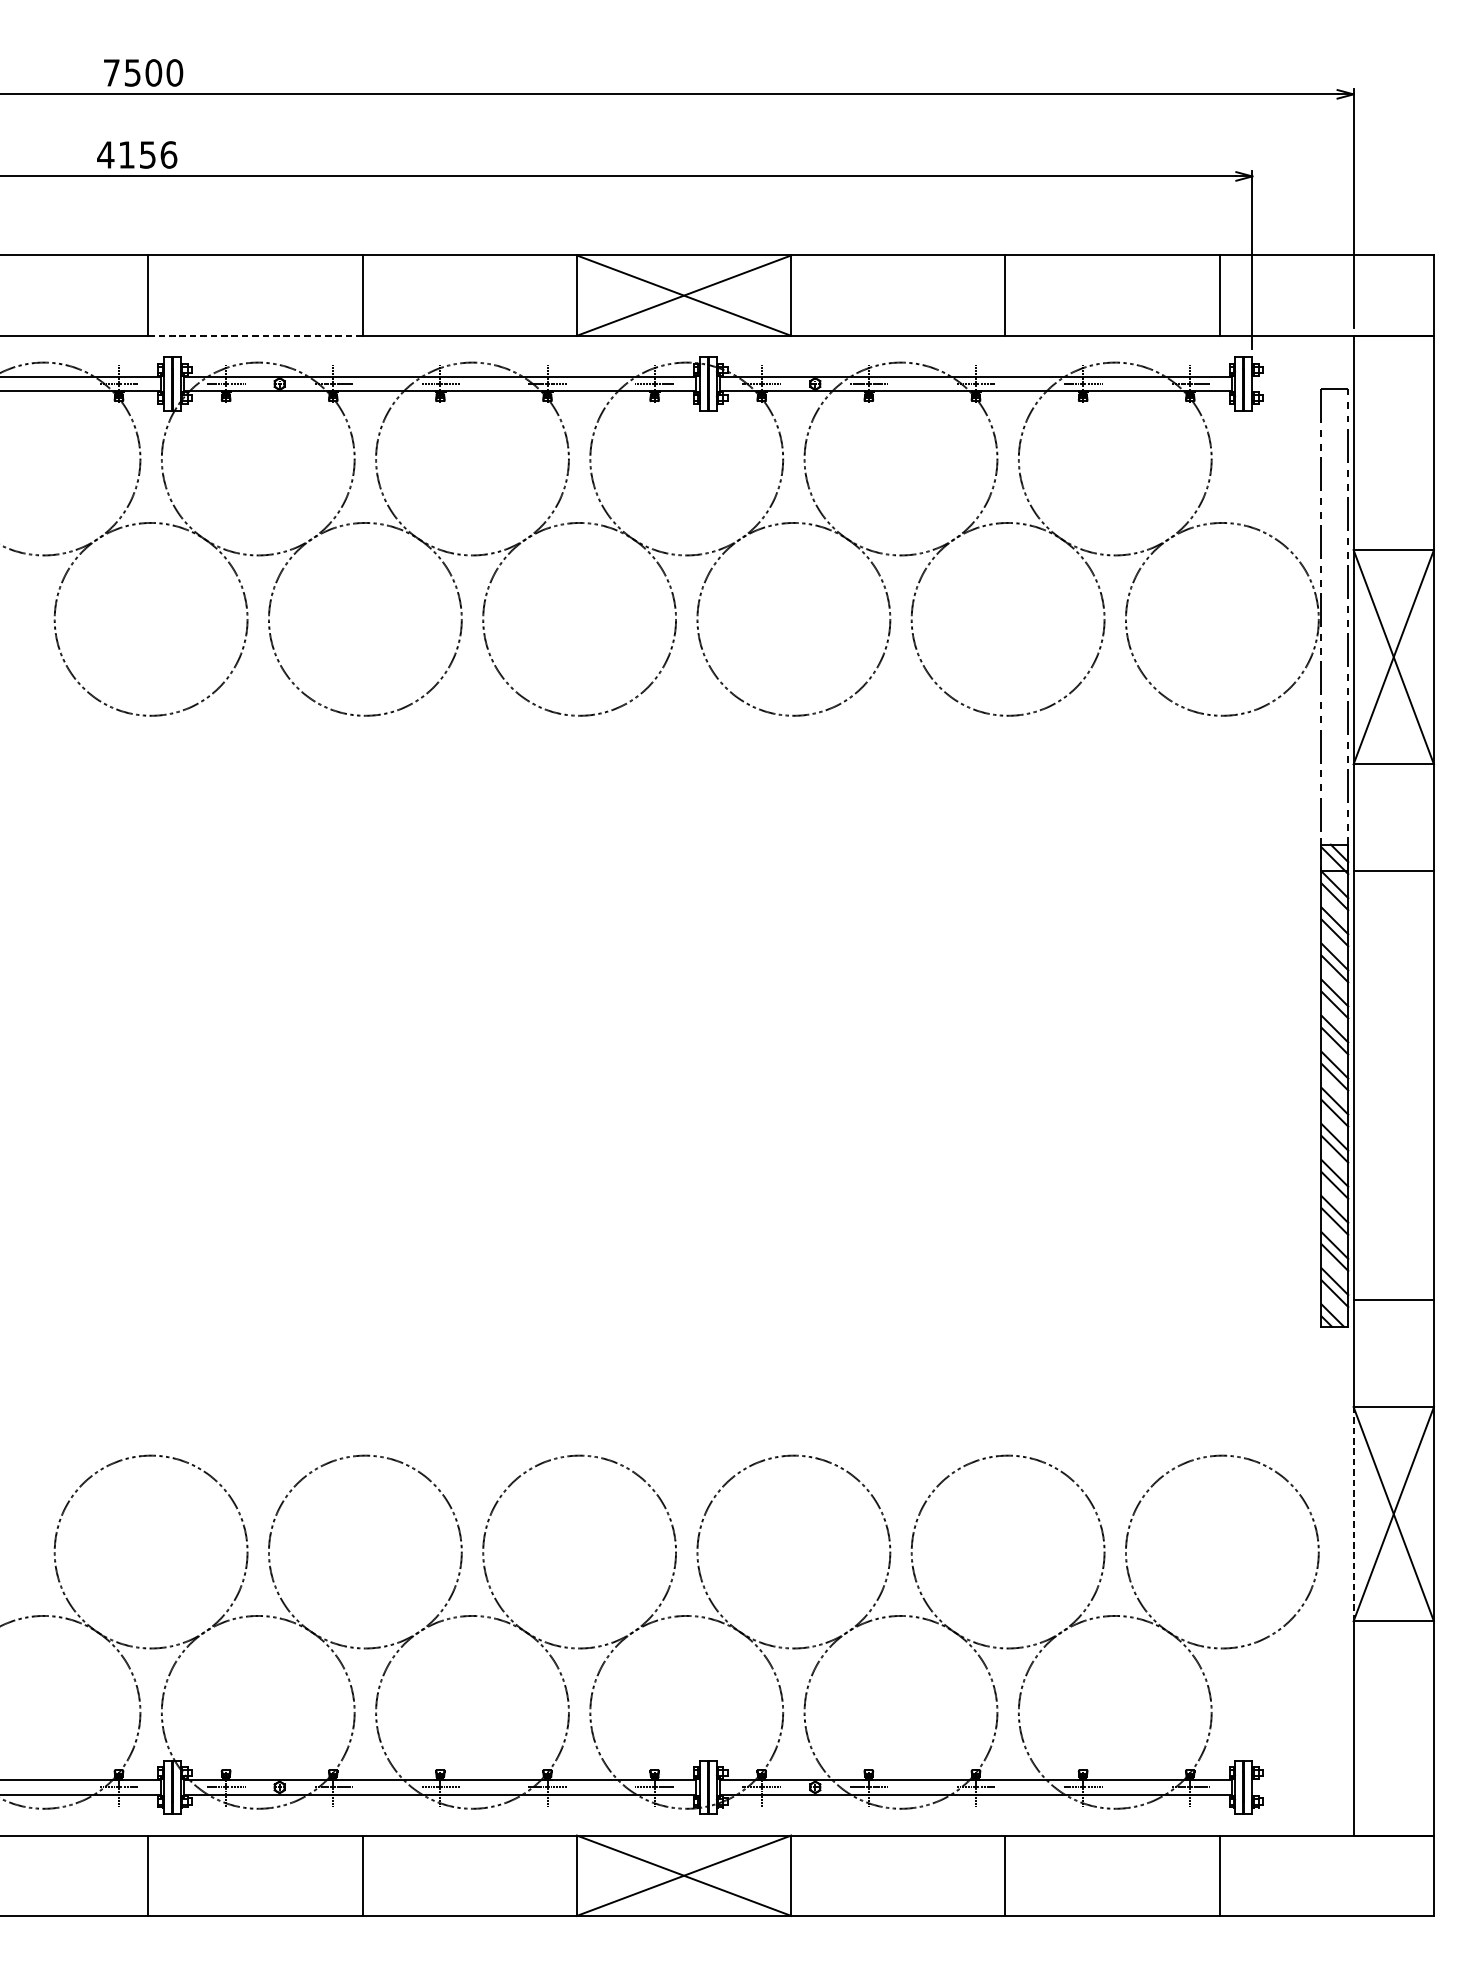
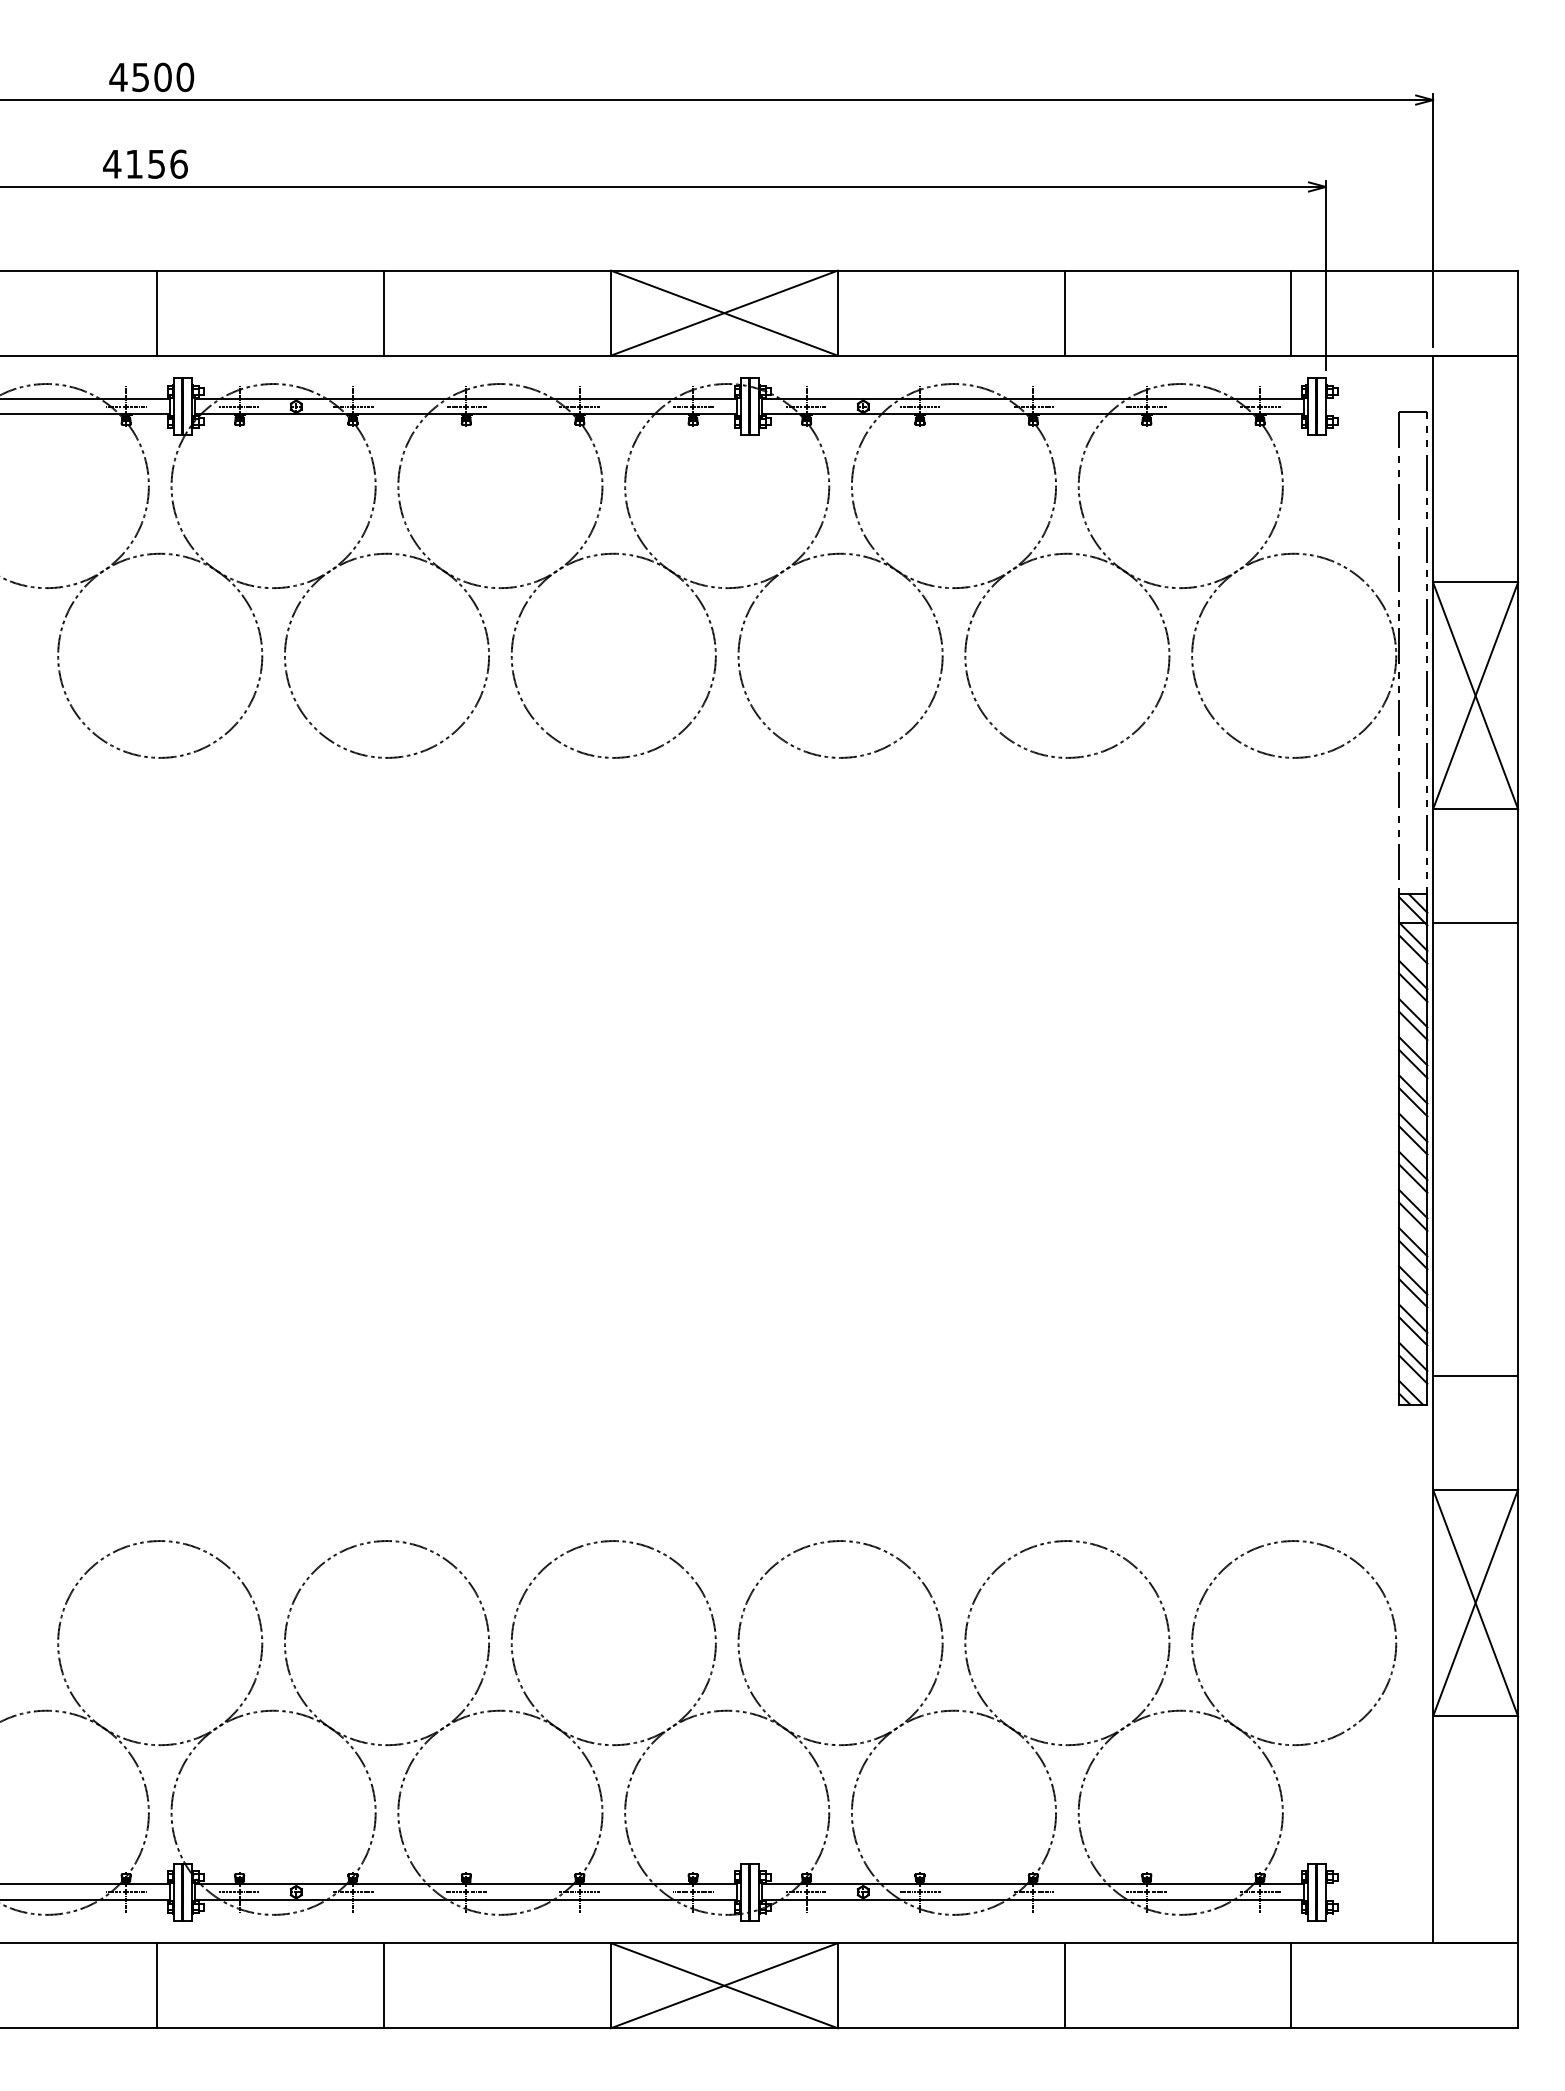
text: (111, 73) -> (118, 77), 7500 -> 4500
line: (255, 335) -> (270, 355), dashed -> solid
line: (1353, 1513) -> (1433, 1602), dashed -> solid

